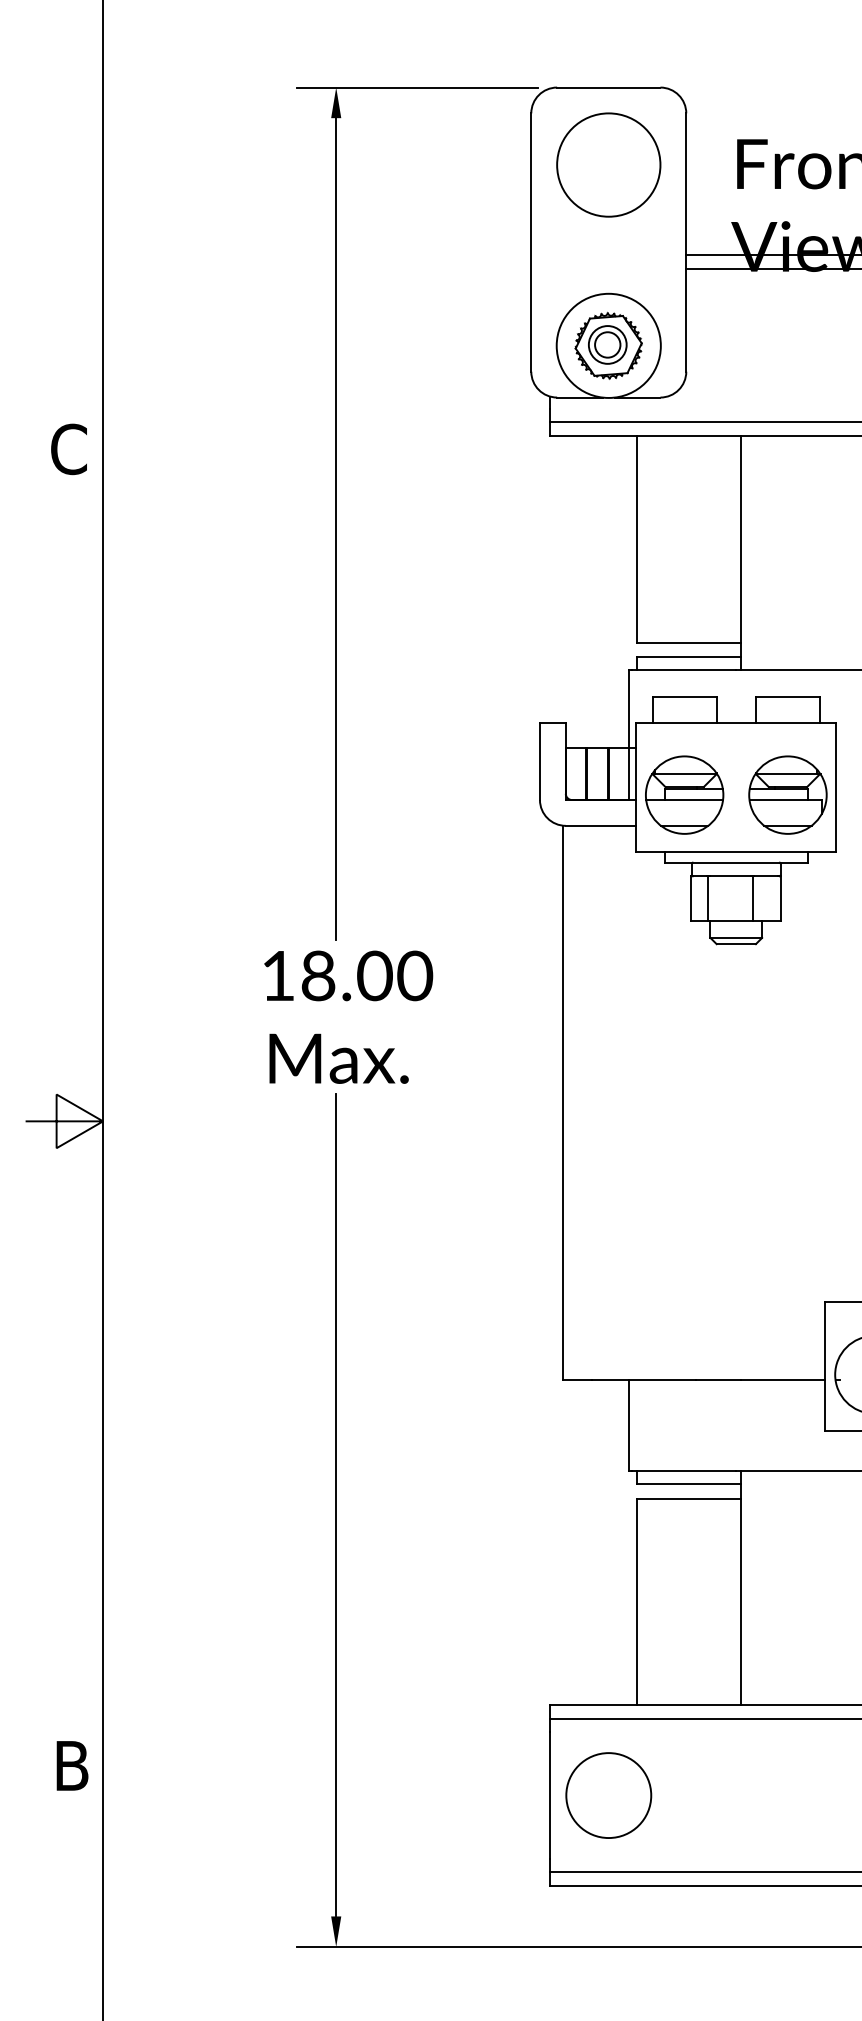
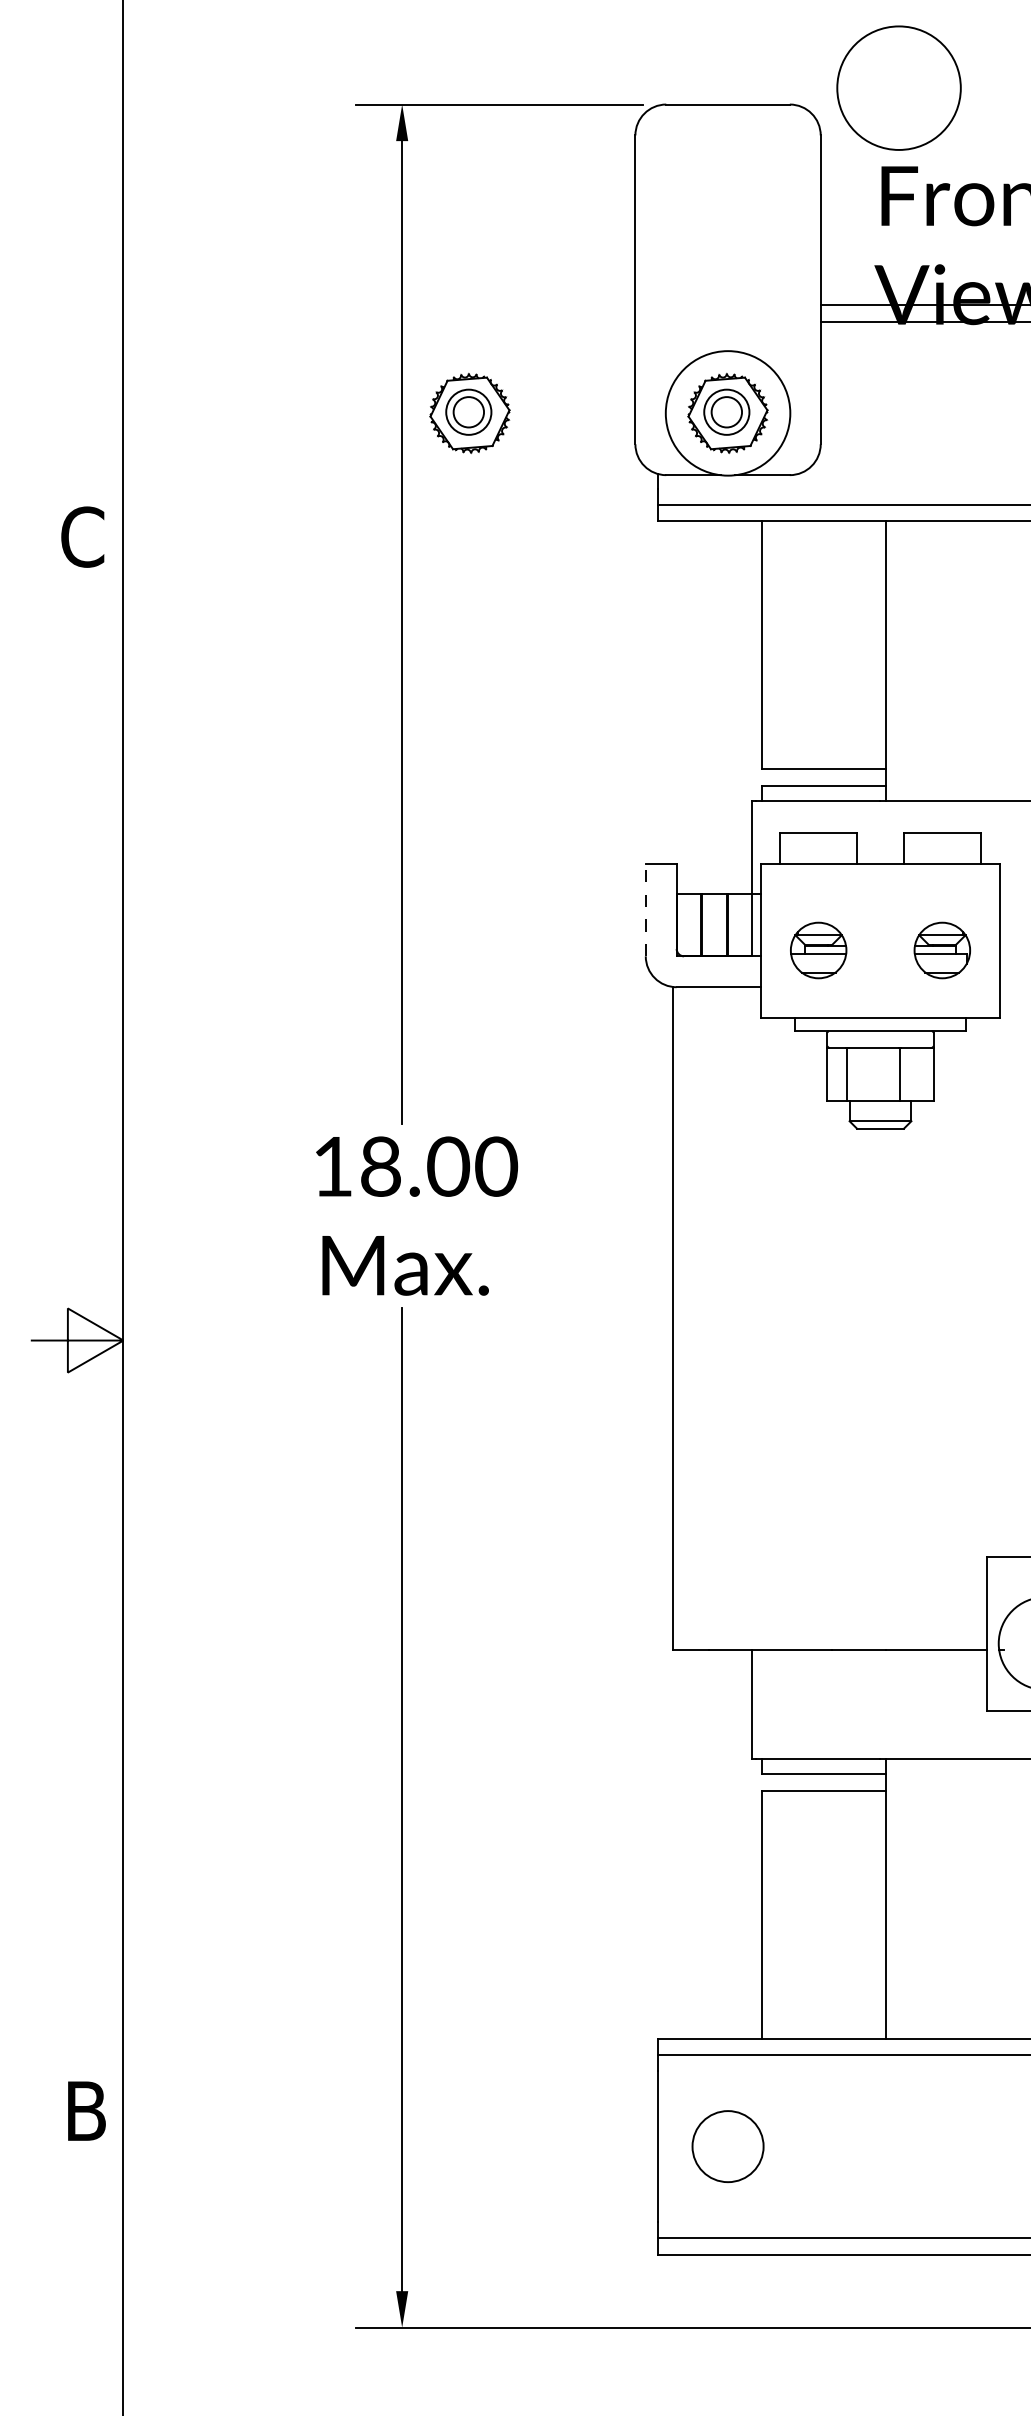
circle: (608, 164) -> (898, 87), moved
part: (392, 345) -> (469, 412), added
line: (539, 760) -> (645, 909), solid -> dashed
part: (684, 795) -> (818, 950), size x0.6
part: (788, 795) -> (942, 950), size x0.6
circle: (608, 1795) -> (727, 2146), size x0.7

